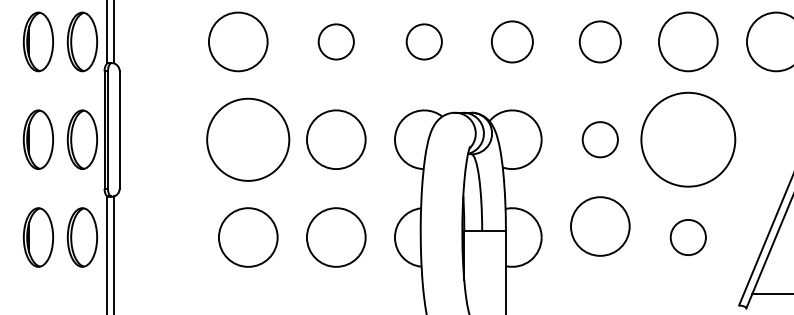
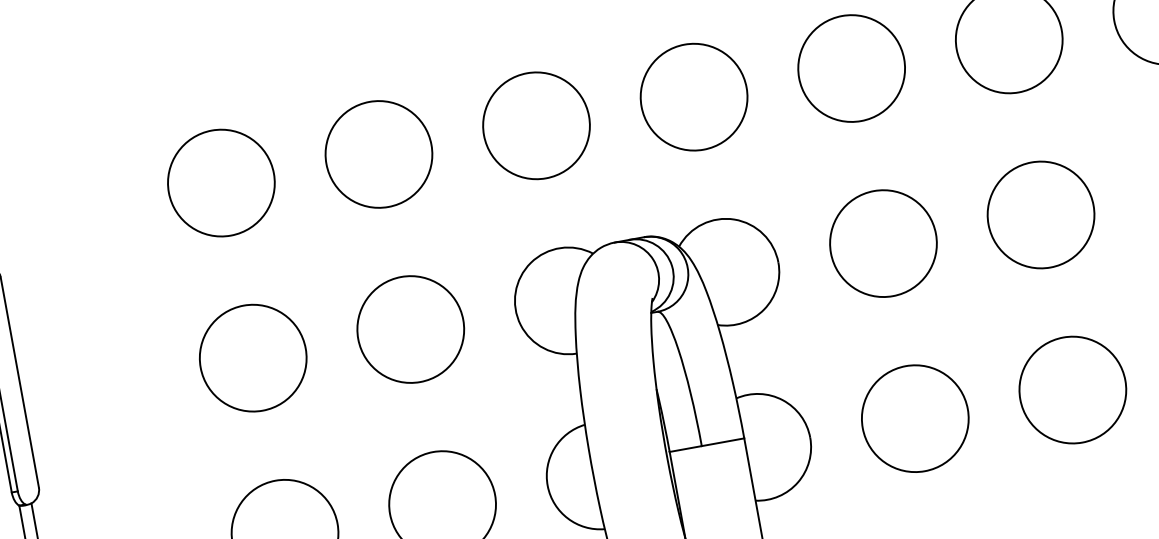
circle: (238, 41) -> (221, 182), moved
circle: (335, 41) -> (377, 153), size x1.67
circle: (423, 41) -> (534, 125), size x1.67
circle: (512, 41) -> (694, 96), size x1.43
circle: (600, 41) -> (851, 67), size x1.43
circle: (248, 139) -> (253, 357), size x0.71
circle: (600, 139) -> (883, 243), size x1.67
circle: (688, 139) -> (1041, 214), size x0.62
circle: (600, 226) -> (915, 418), moved
circle: (688, 237) -> (1073, 389), size x1.67

